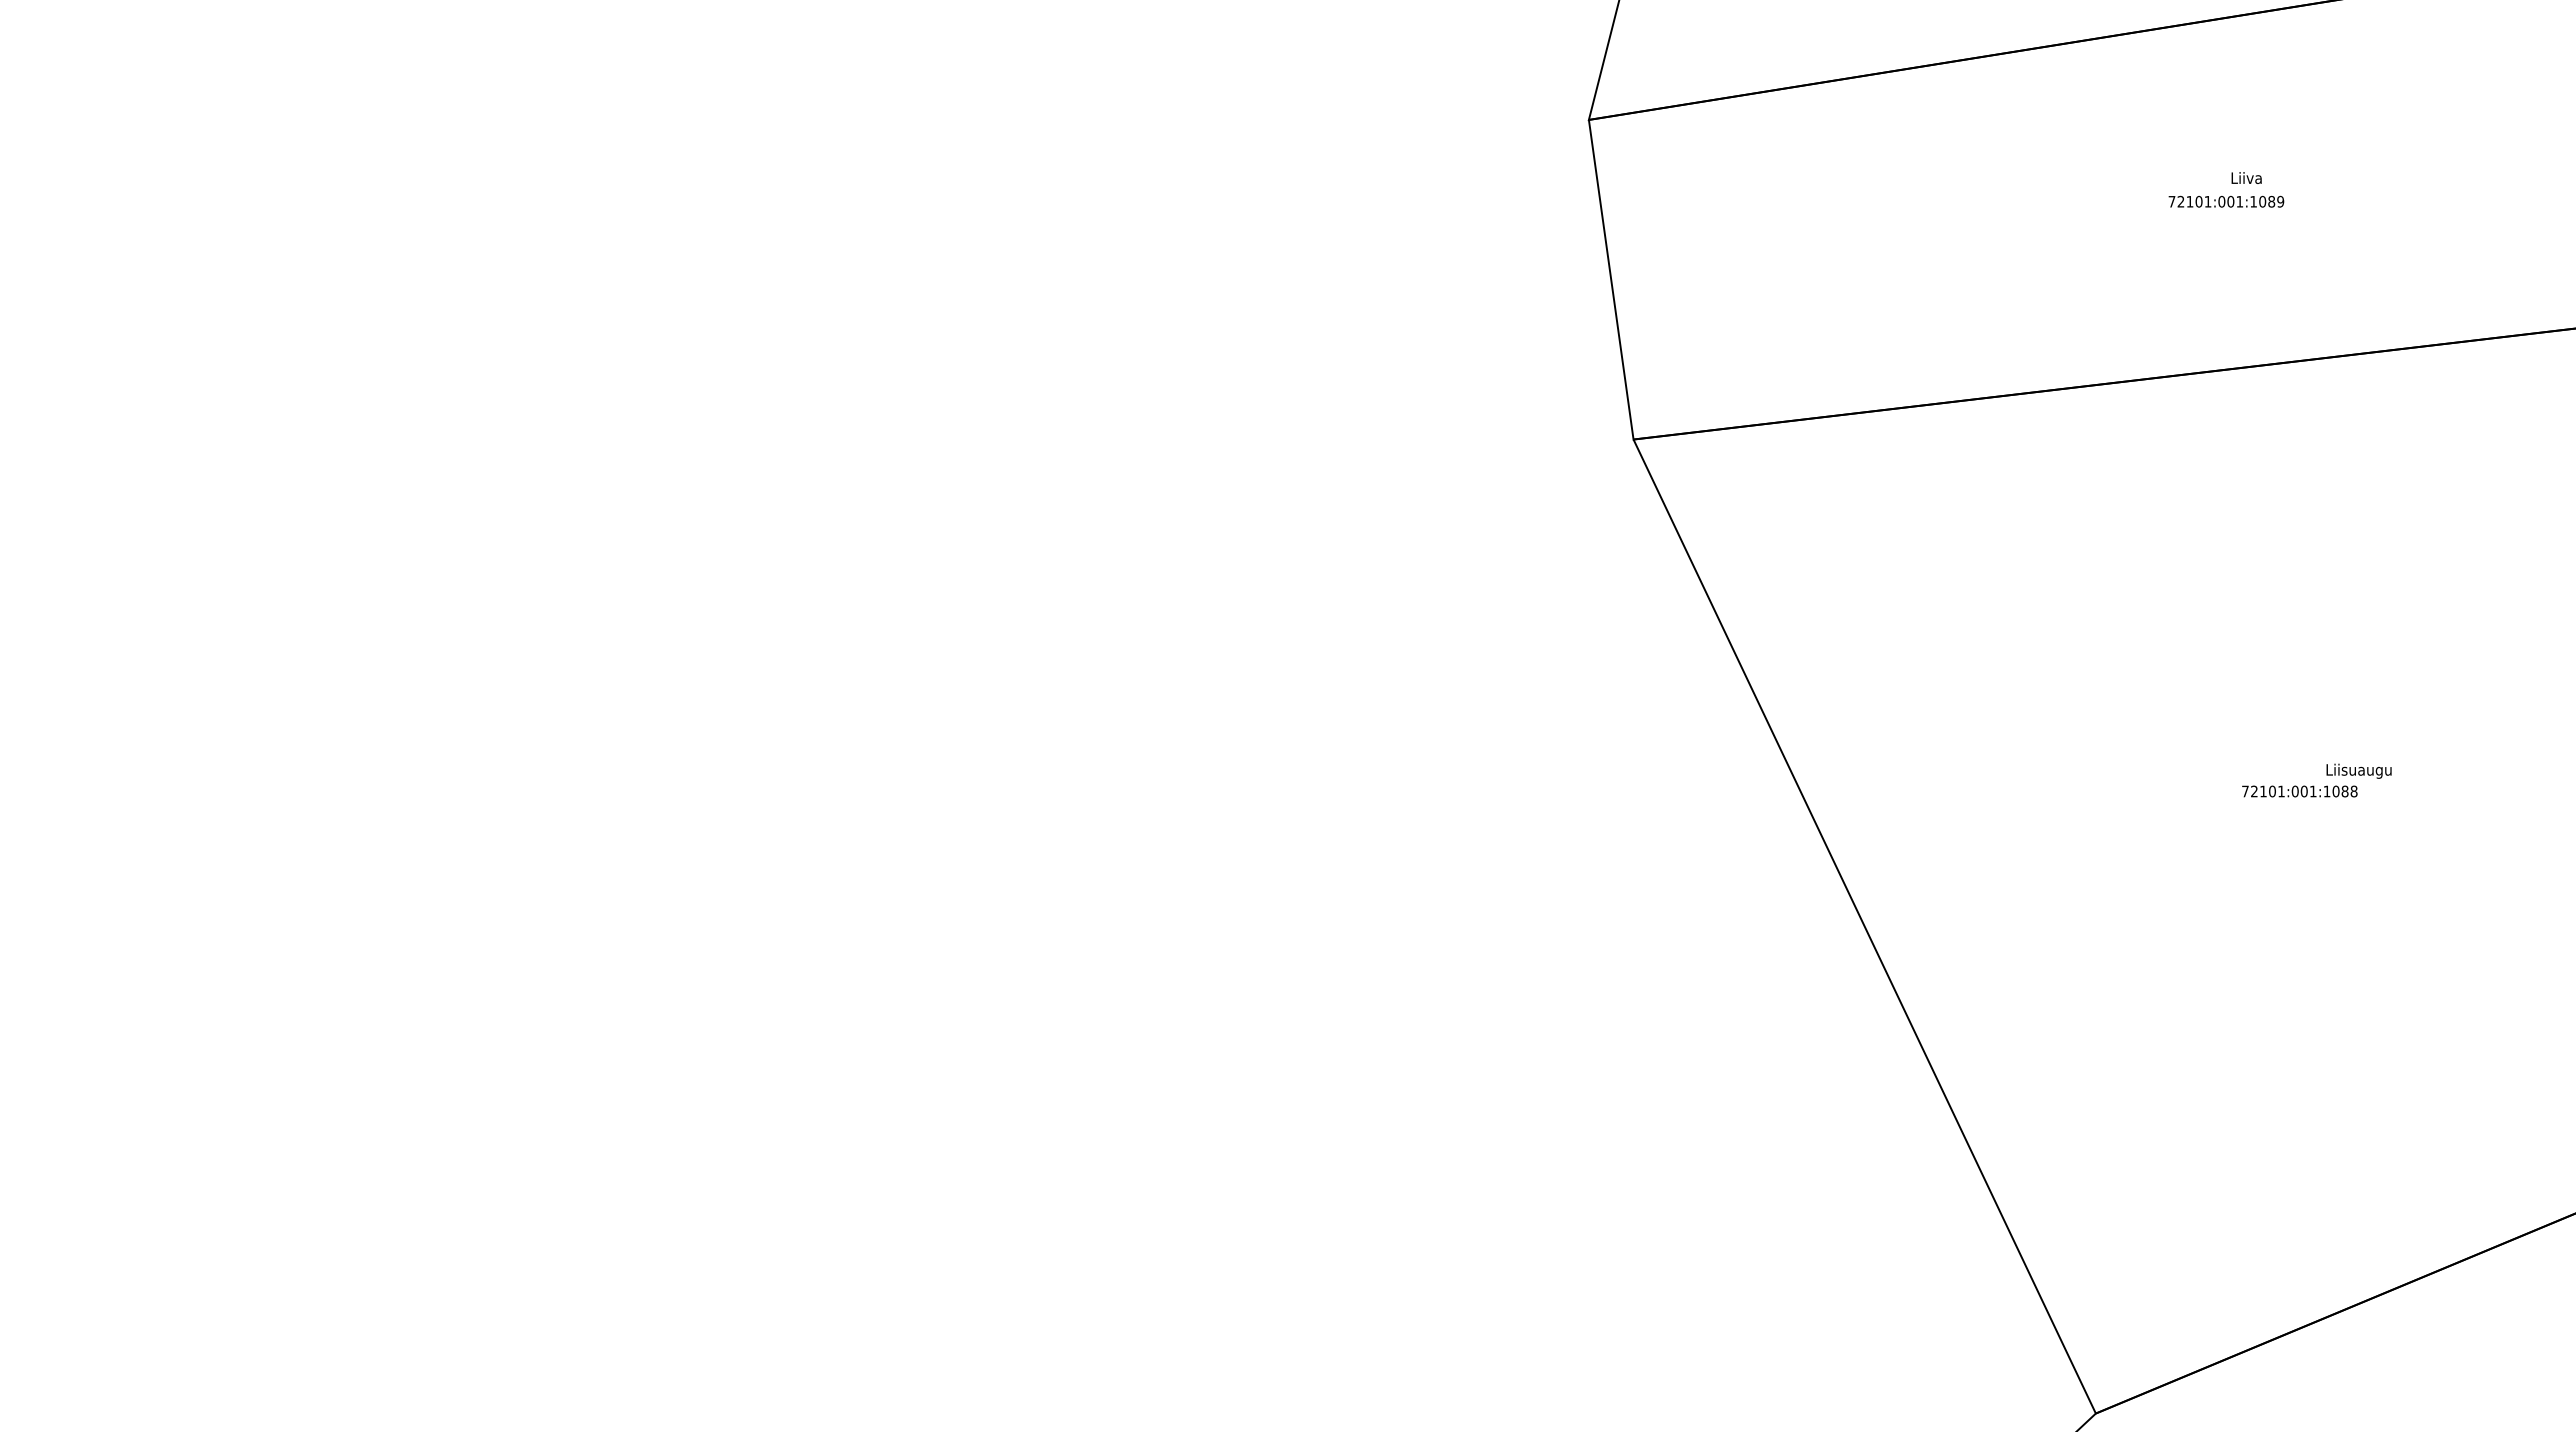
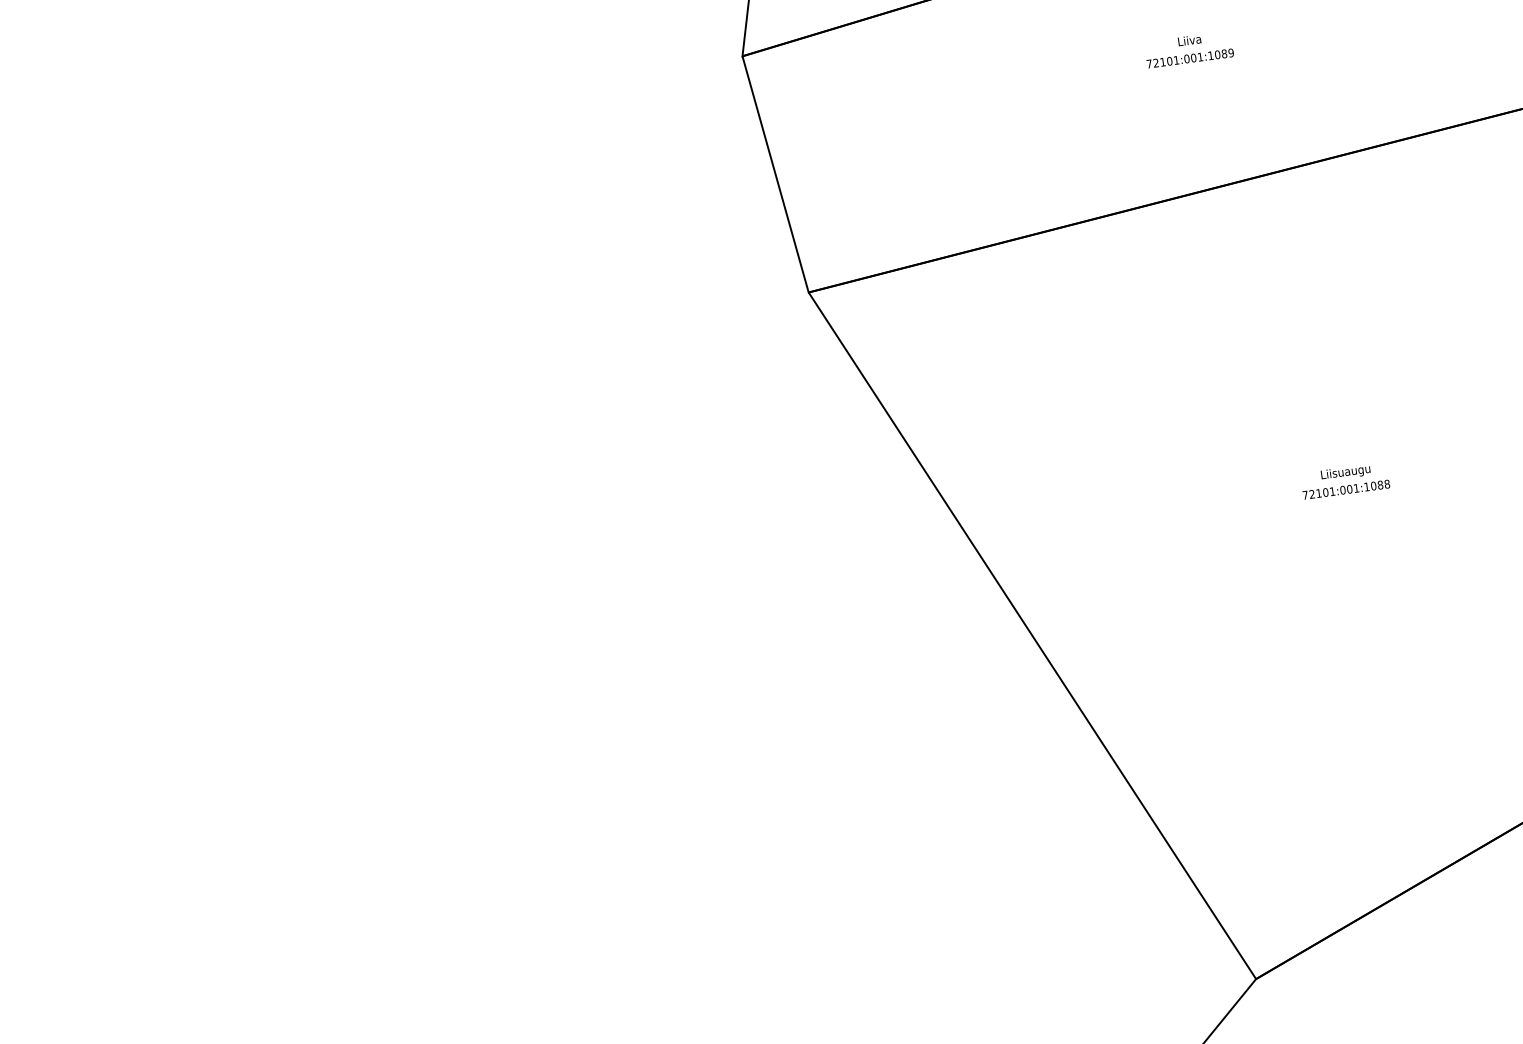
text: (2246, 177) -> (1189, 40), moved
text: (2226, 201) -> (1190, 58), moved
text: (2358, 770) -> (1345, 472), moved

